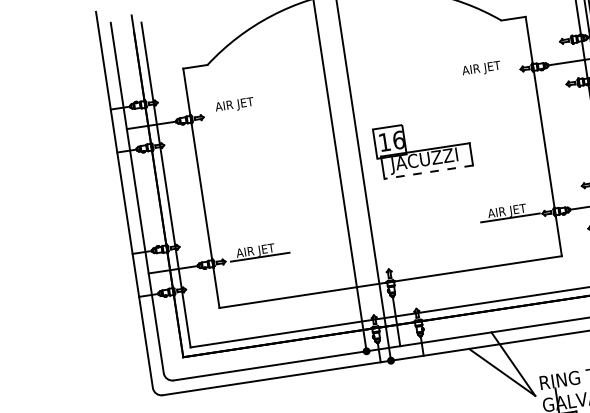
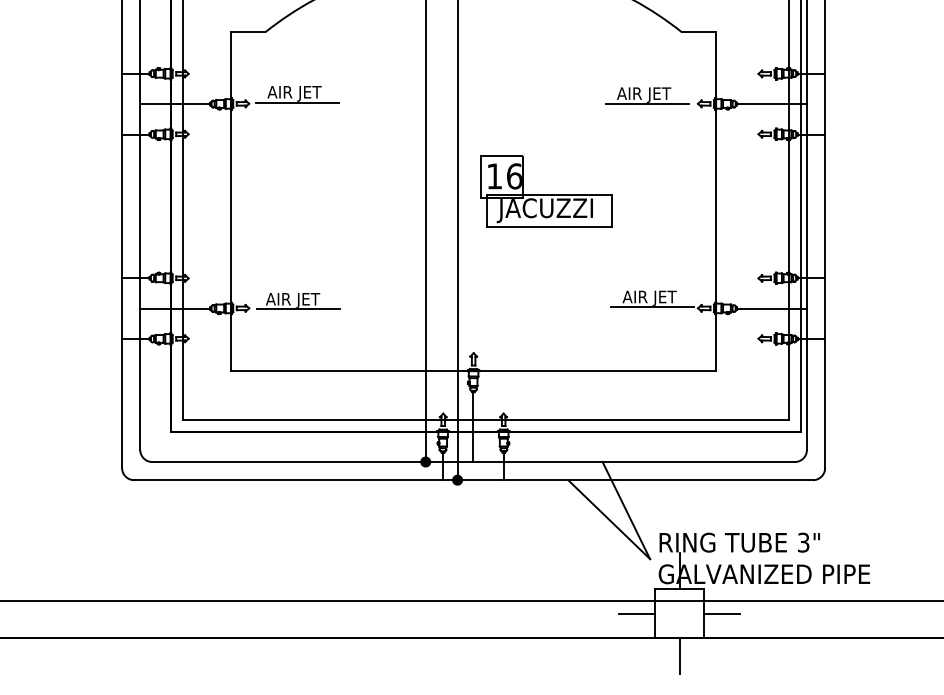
line: (484, 75) -> (646, 104), added
line: (237, 111) -> (297, 102), added
line: (428, 172) -> (549, 227), dashed -> solid

